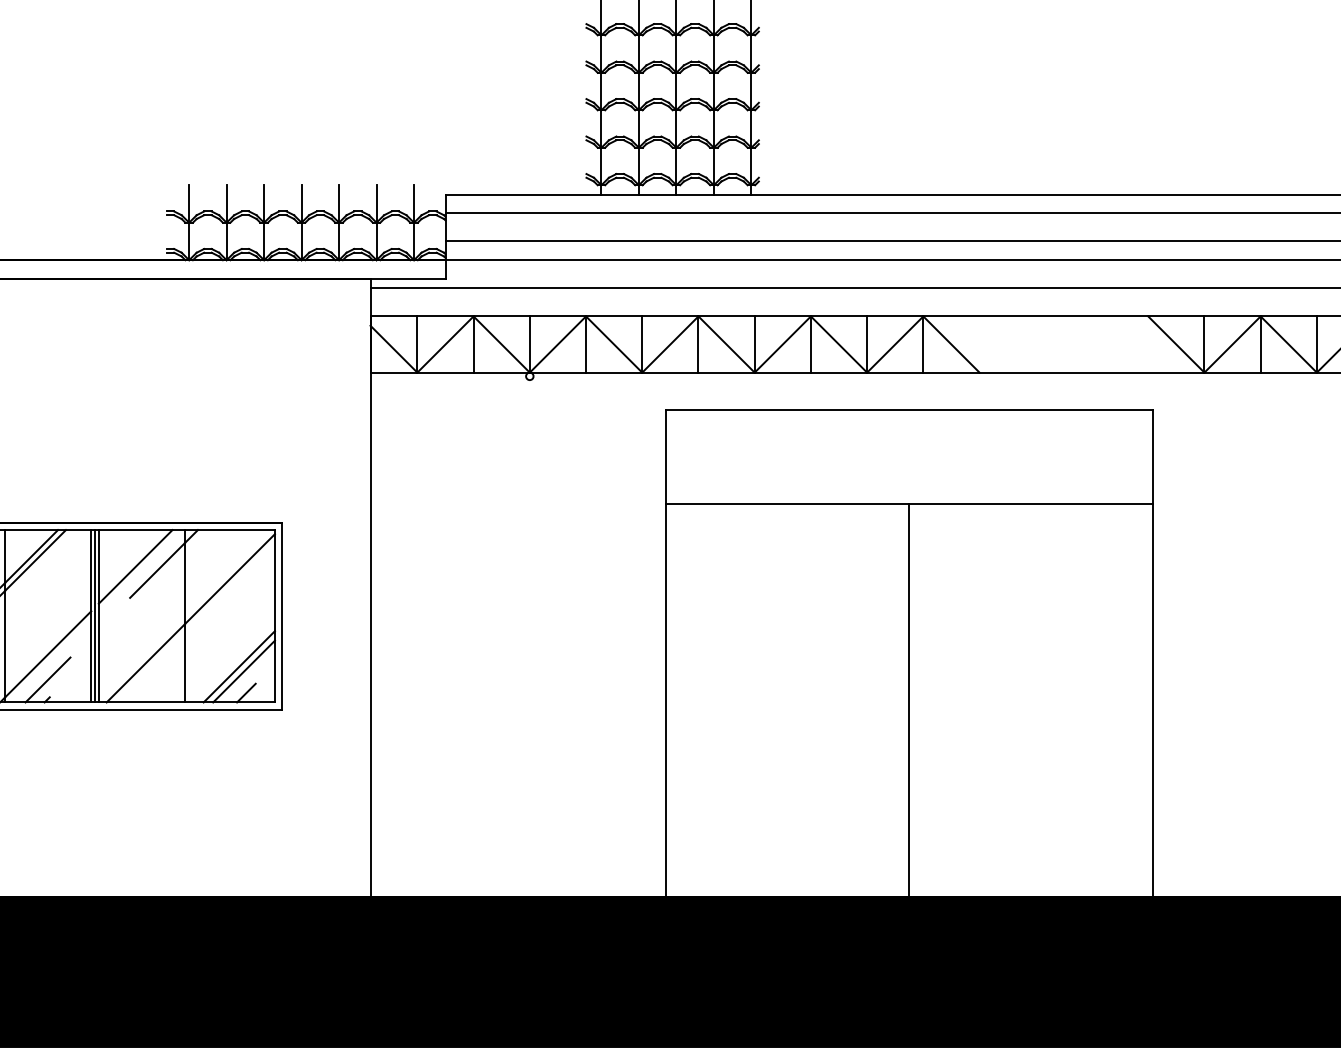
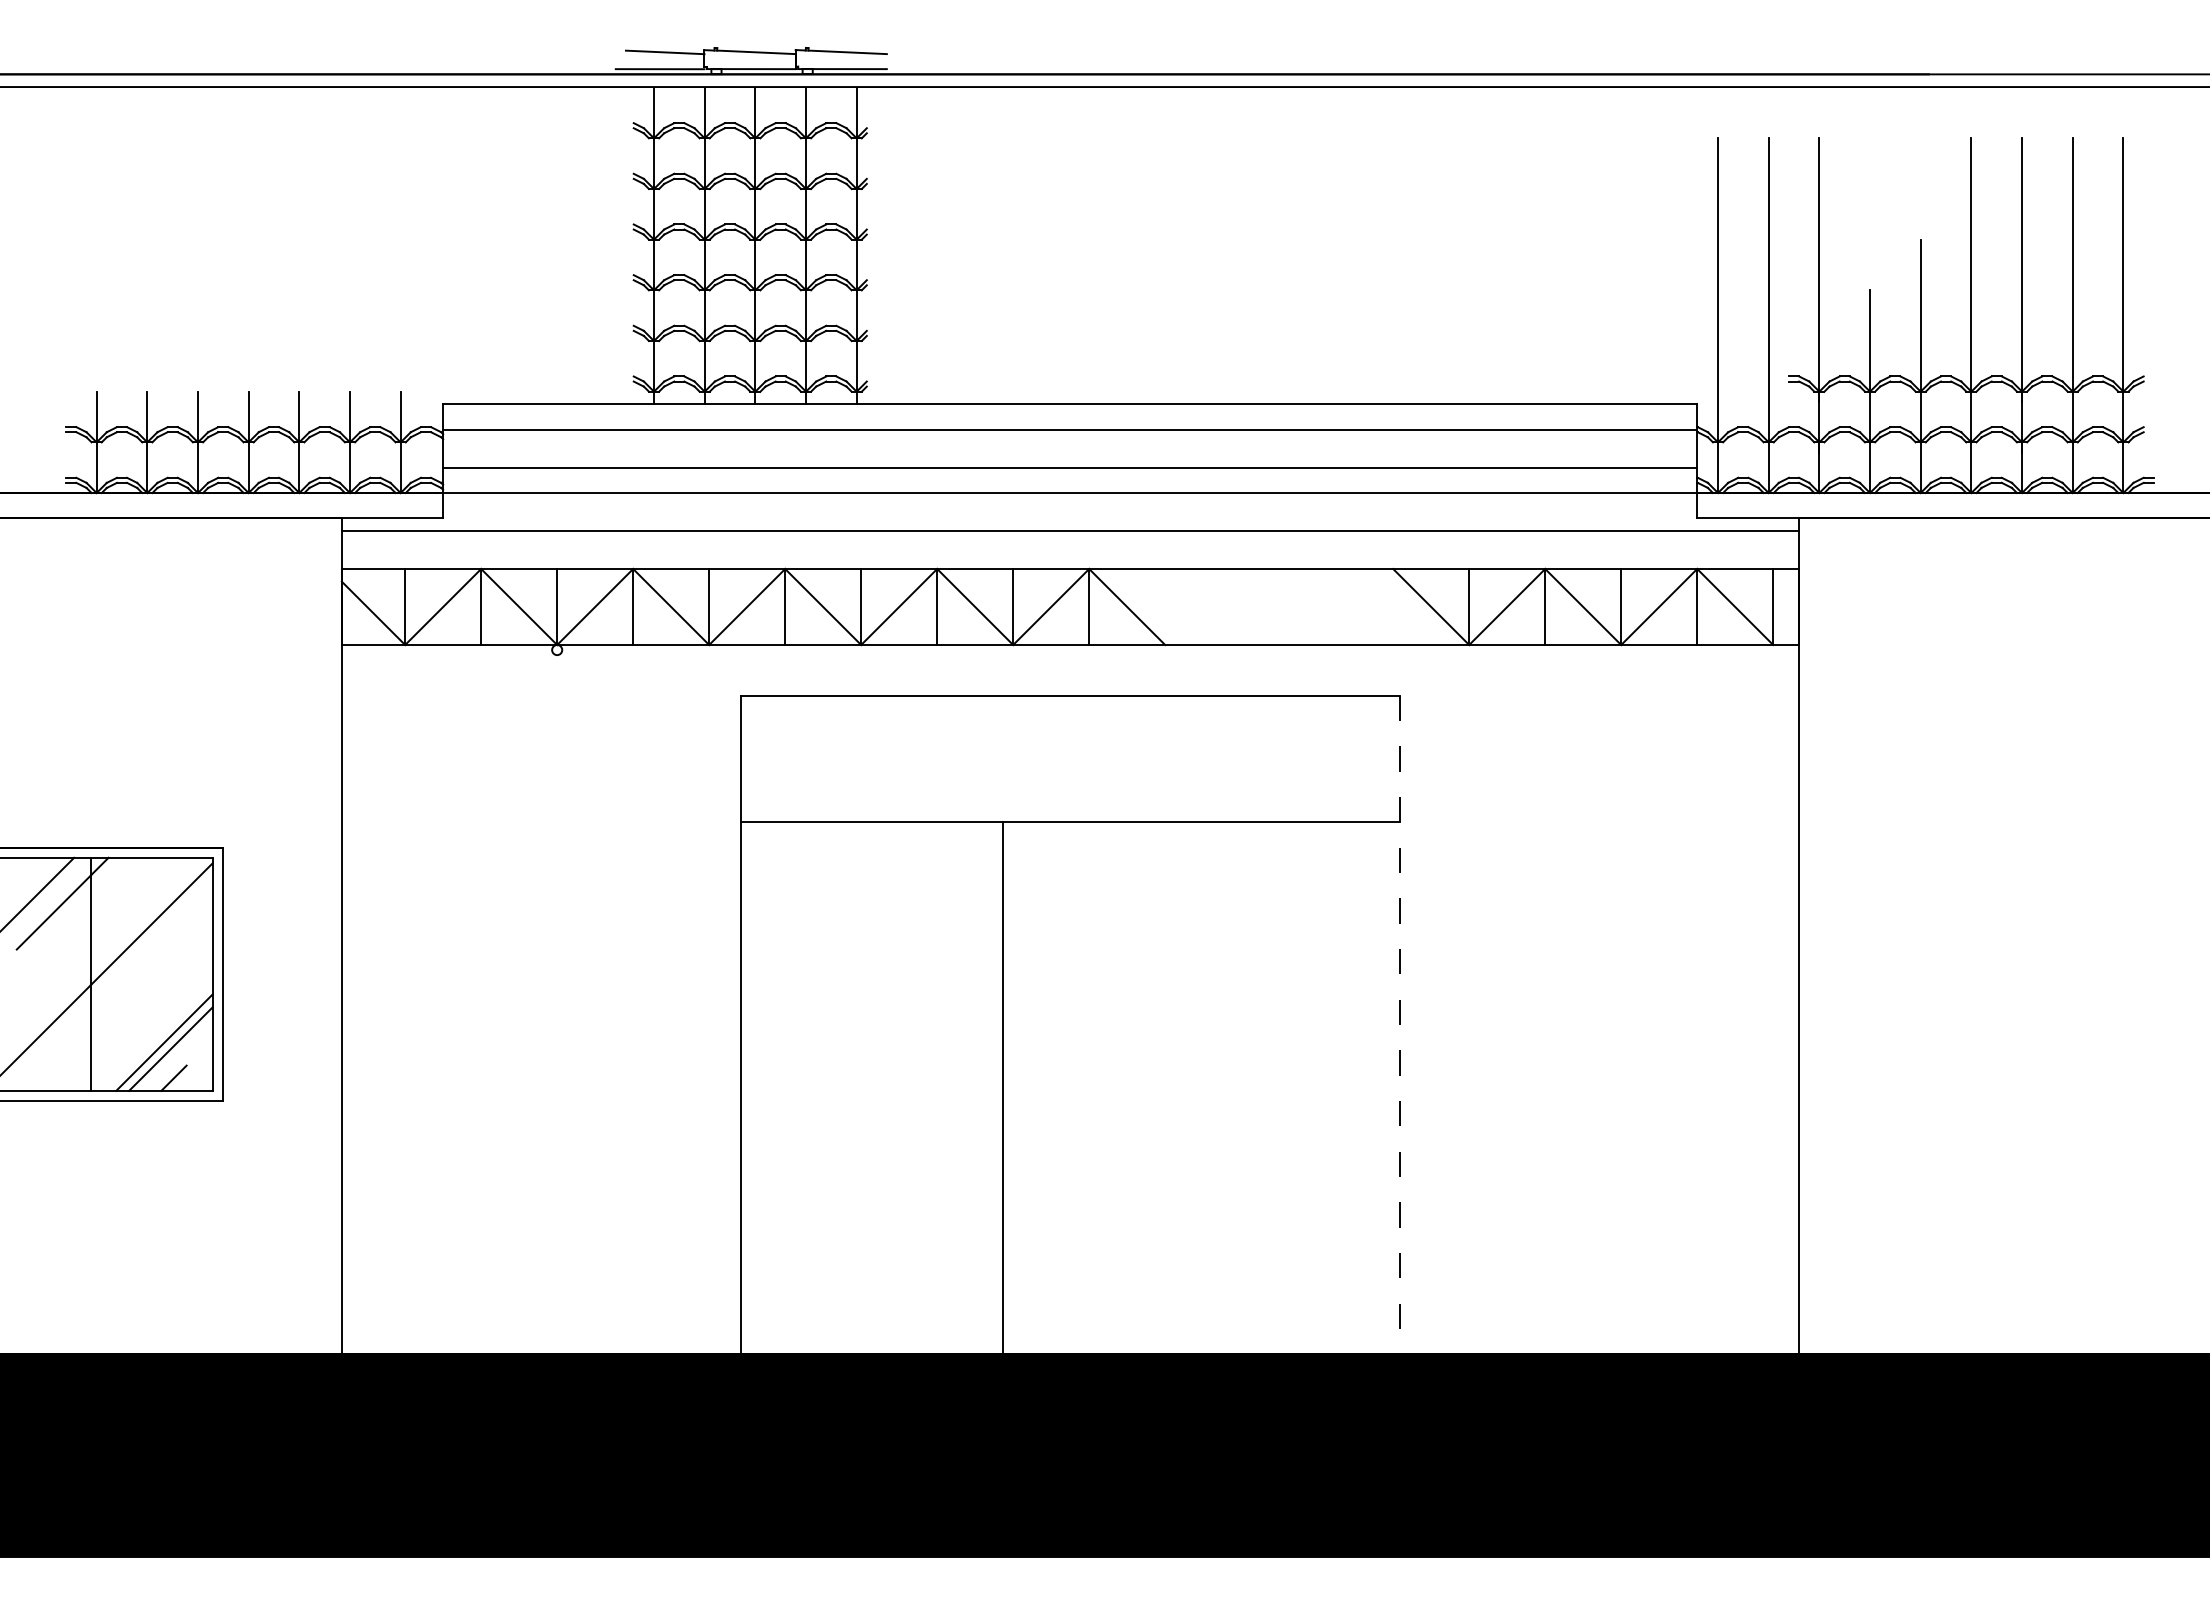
line: (1152, 654) -> (1399, 1025), solid -> dashed
line: (909, 700) -> (1003, 1088), moved

